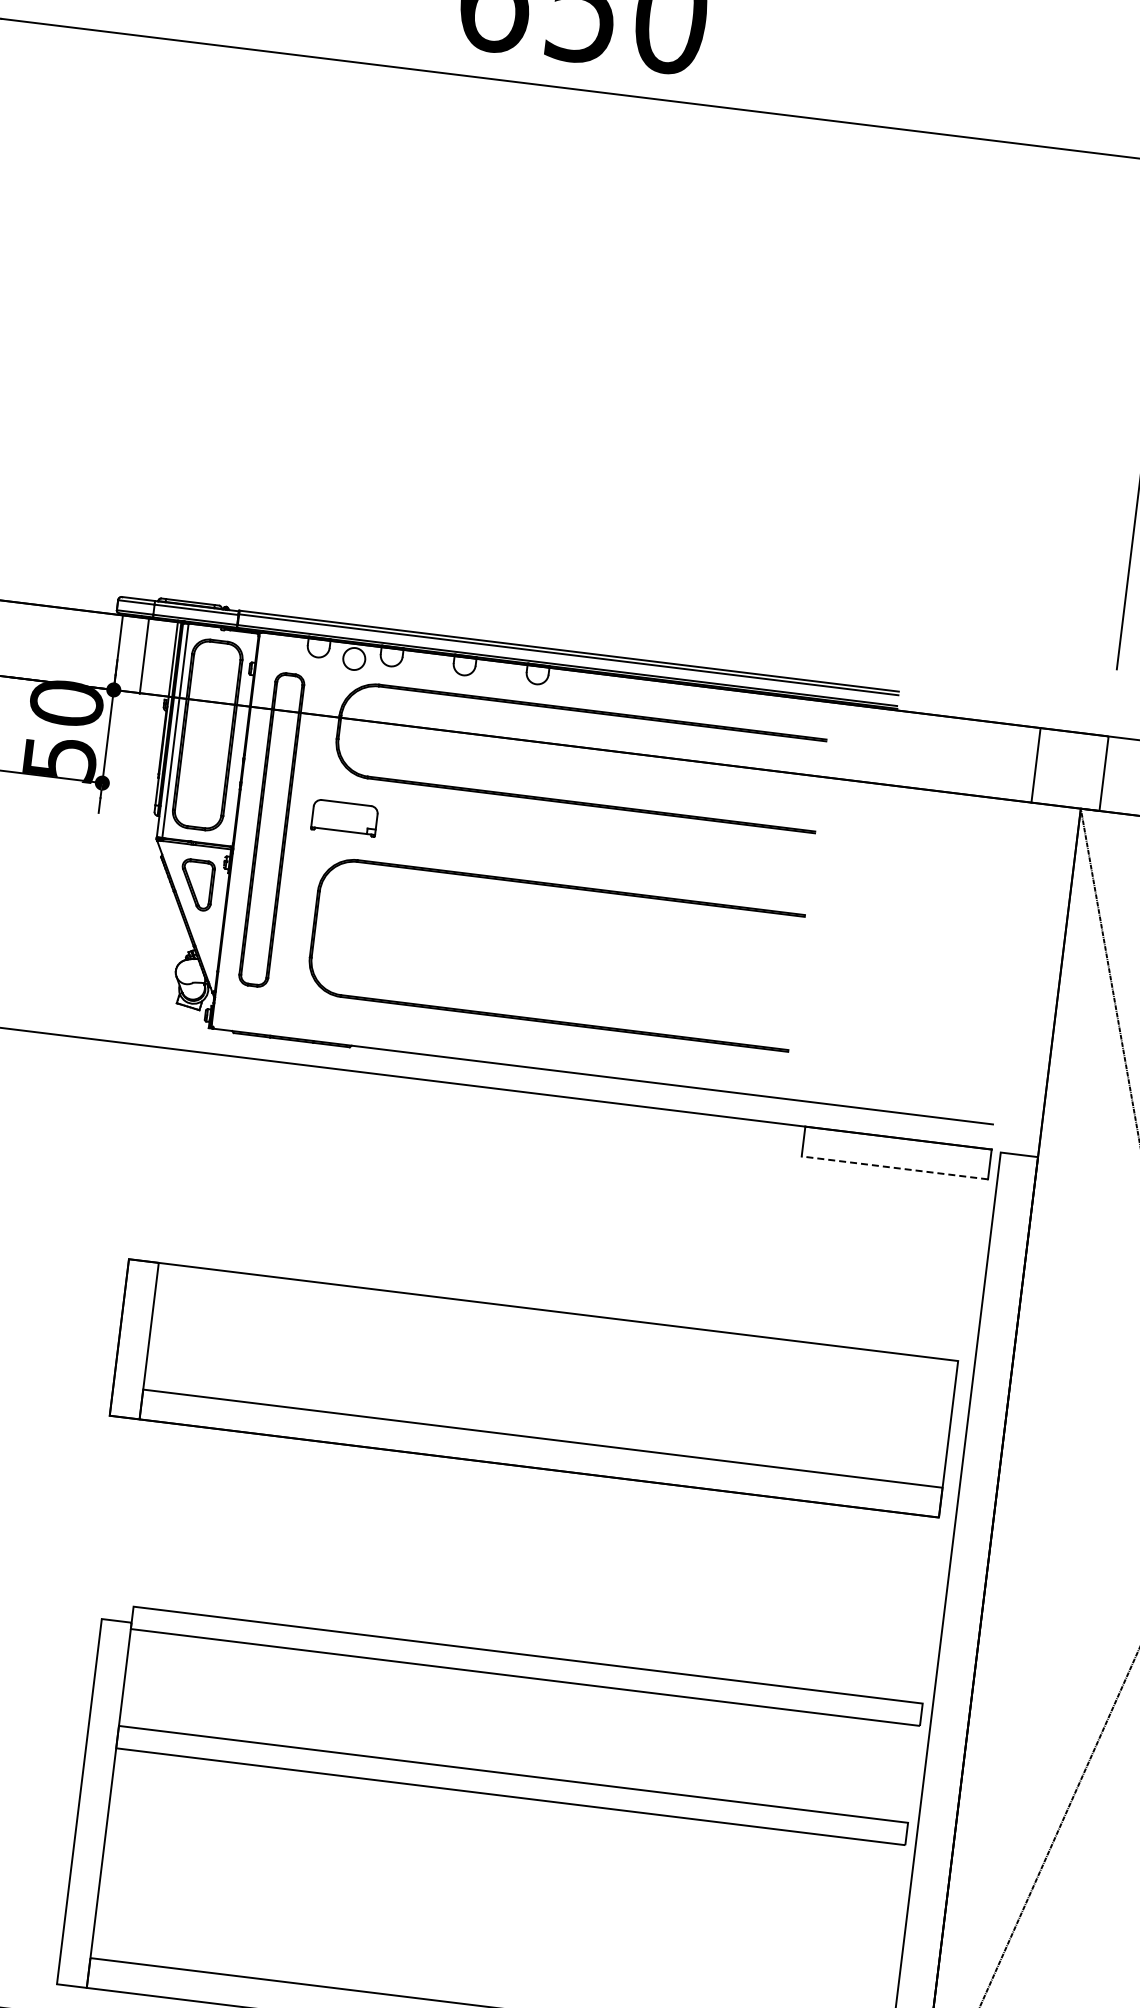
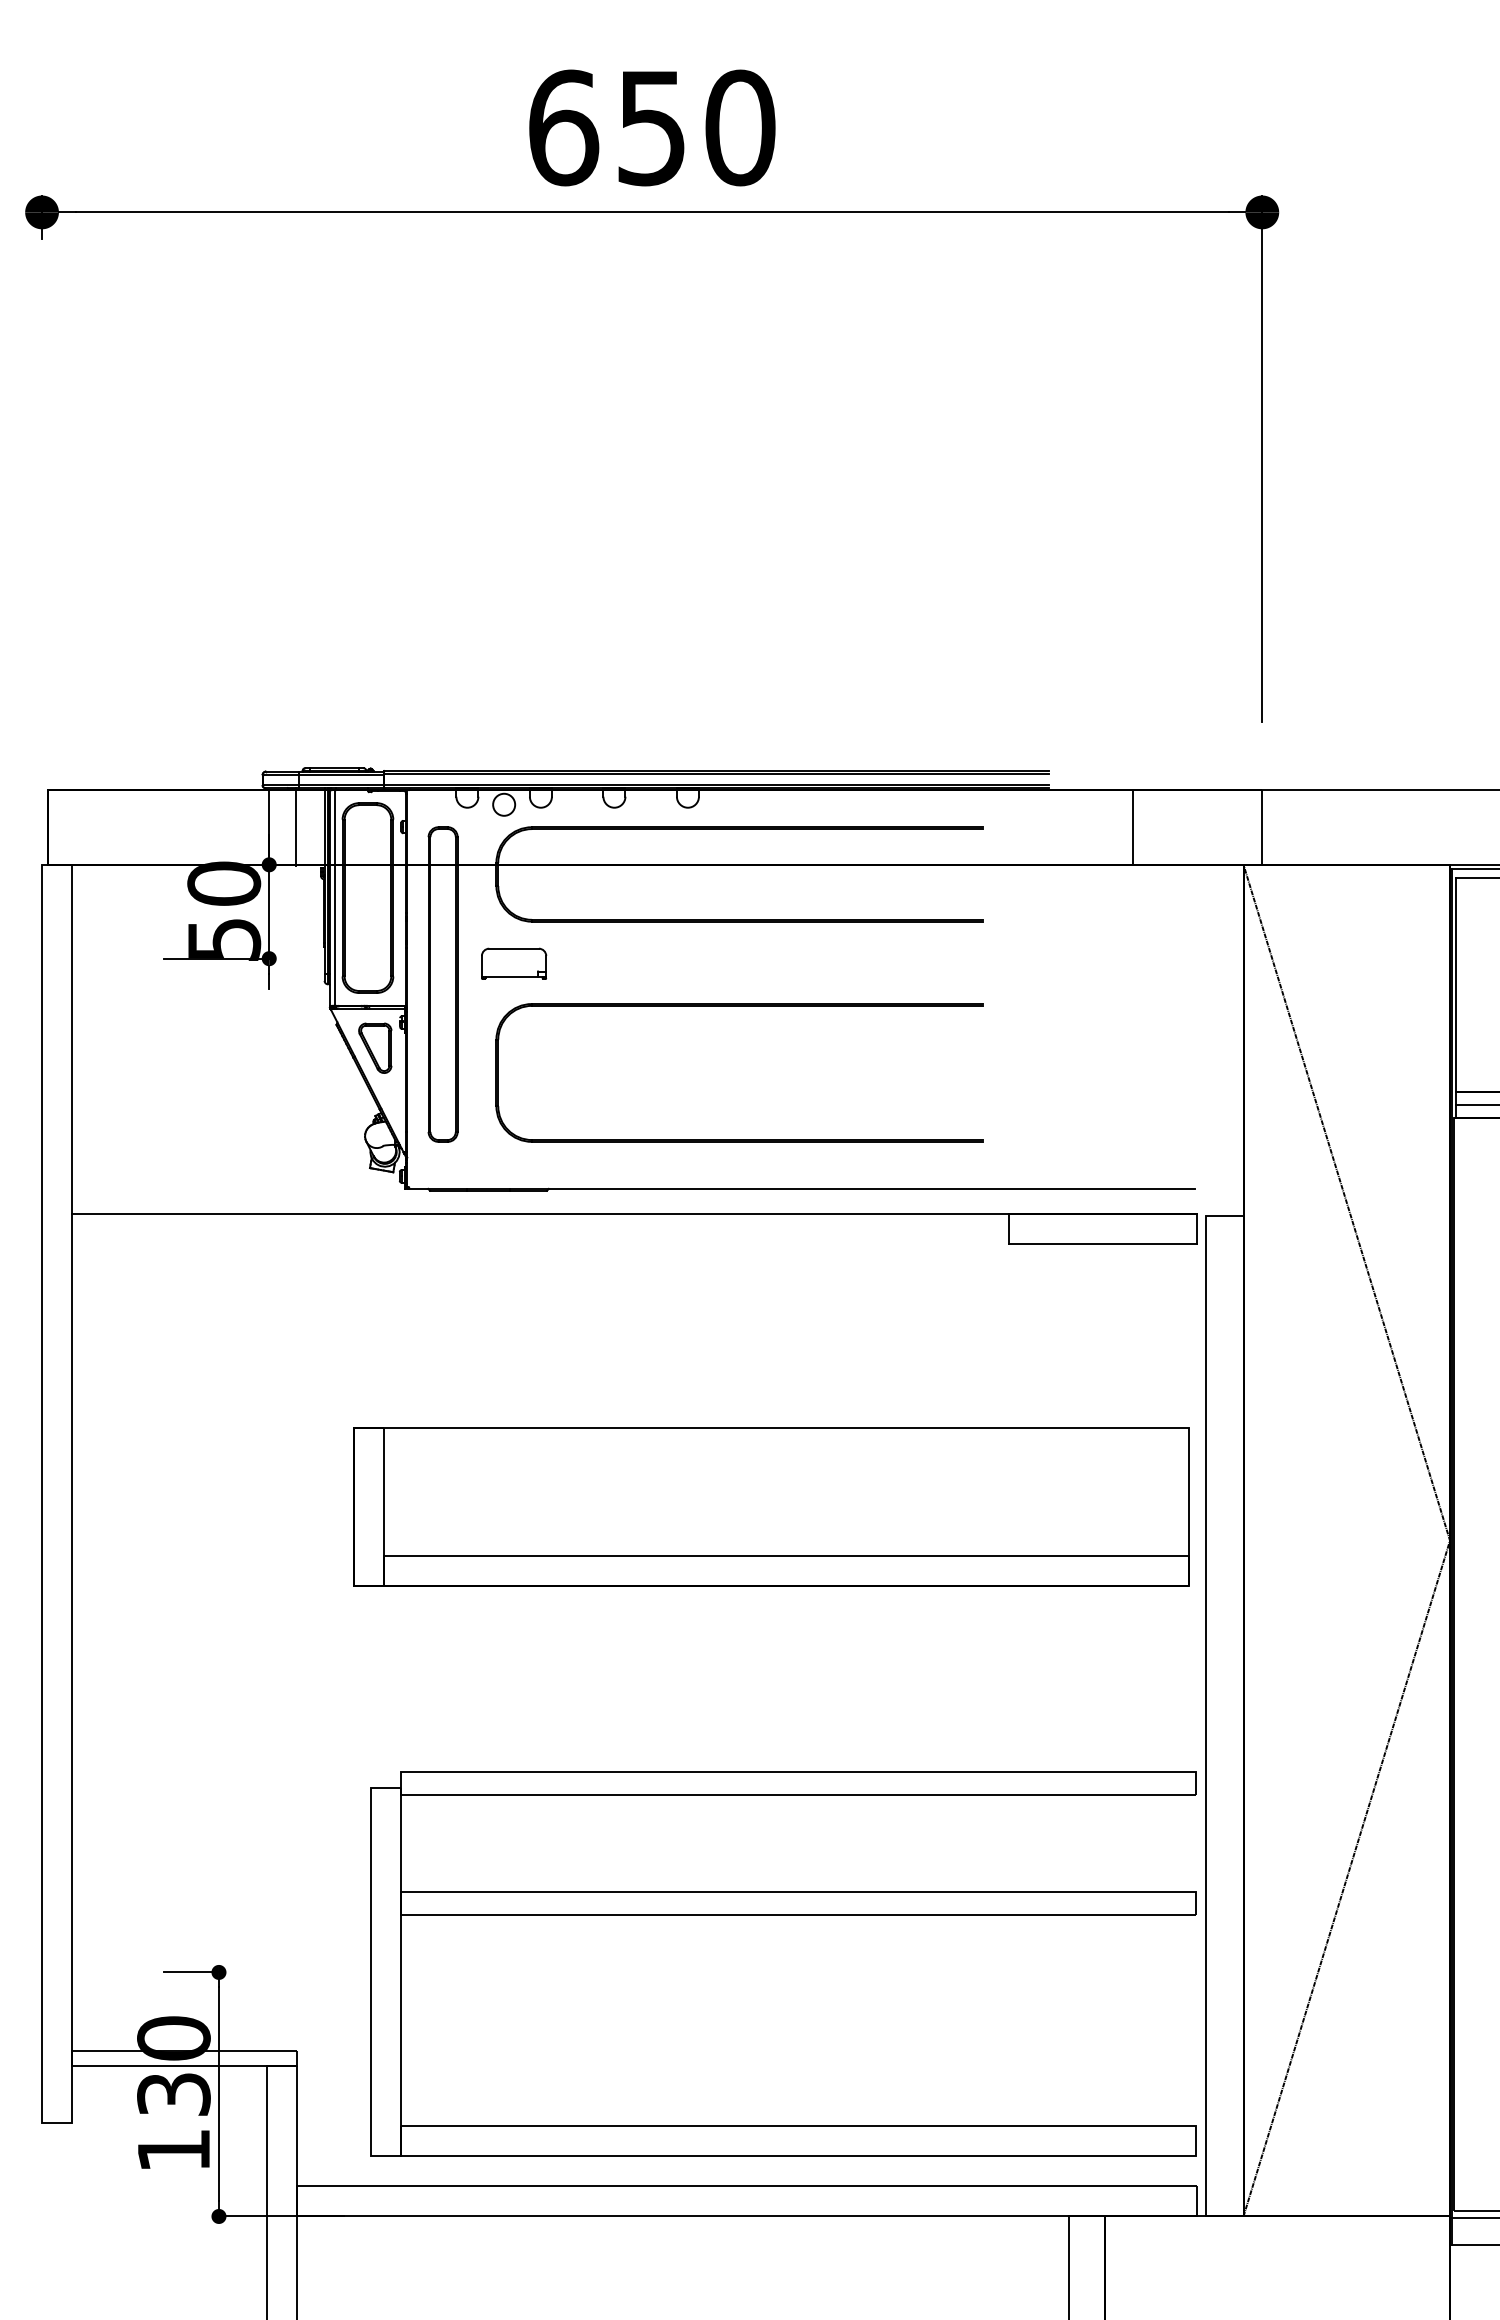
line: (1035, 764) -> (1132, 826), moved
line: (894, 1168) -> (1102, 1244), dashed -> solid

